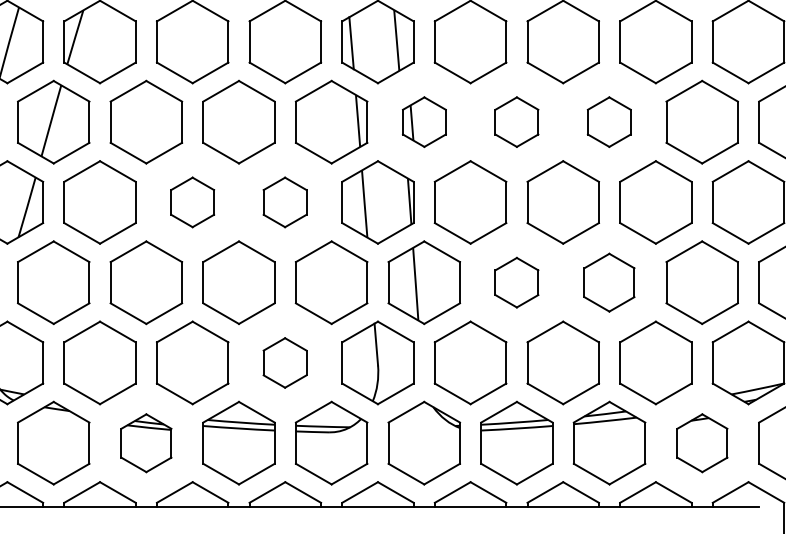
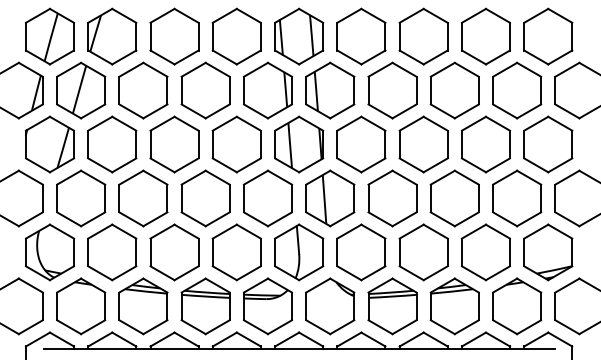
part: (424, 122) -> (330, 90), size x1.67
part: (516, 122) -> (392, 90), size x1.67
part: (609, 122) -> (454, 90), size x1.67
part: (192, 202) -> (174, 144), size x1.67
part: (284, 202) -> (236, 144), size x1.67
part: (516, 282) -> (392, 198), size x1.67
part: (609, 282) -> (454, 198), size x1.43
part: (284, 363) -> (236, 252), size x1.67
part: (146, 443) -> (143, 306), size x1.43
part: (702, 443) -> (517, 306), size x1.43

